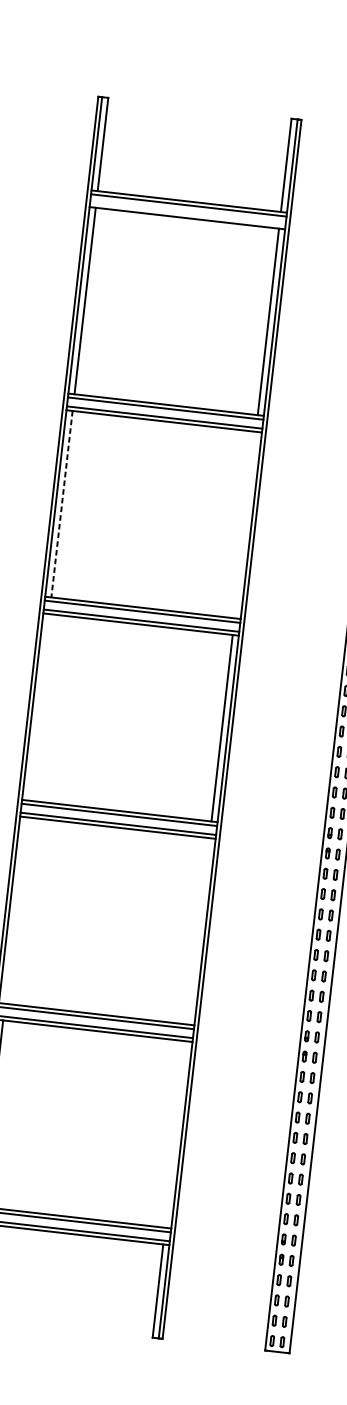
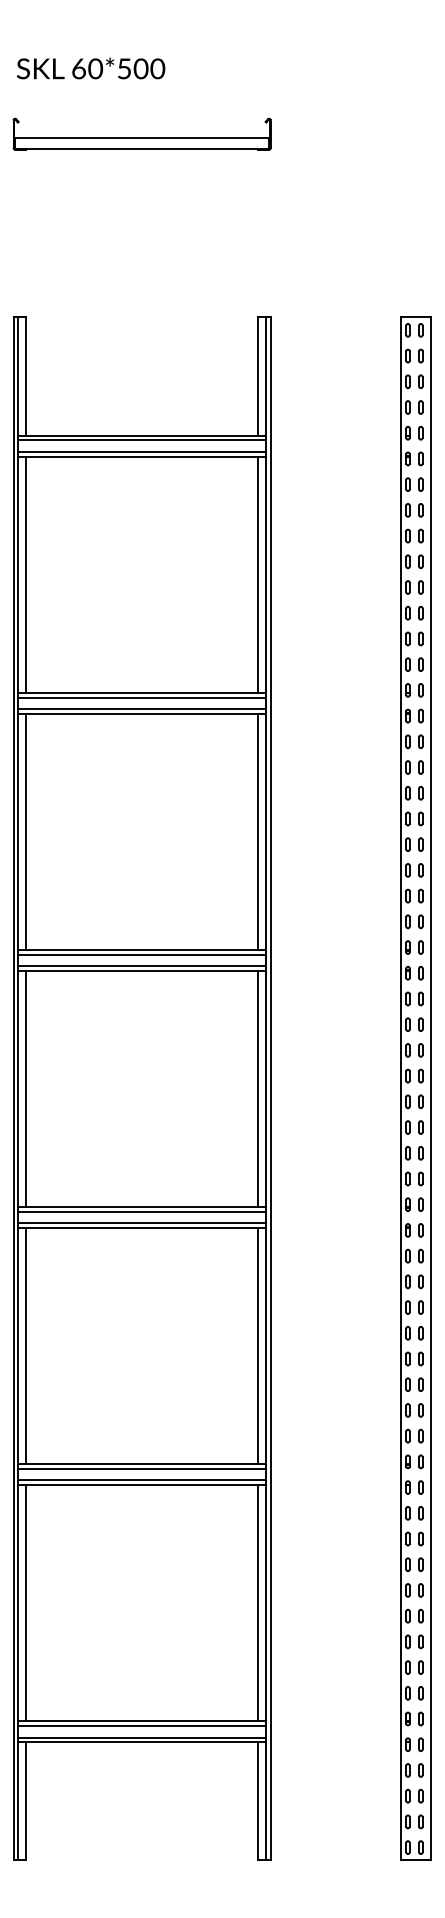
line: (187, 214) -> (141, 451), added
line: (62, 504) -> (26, 832), dashed -> solid
line: (245, 524) -> (258, 831), added
line: (39, 707) -> (26, 1088), added
line: (15, 910) -> (26, 1346), added
line: (199, 931) -> (258, 1346), added
line: (176, 1134) -> (258, 1603), added

